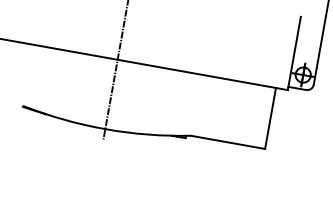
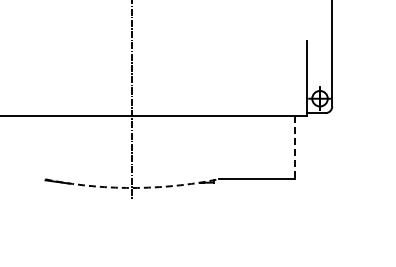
line: (270, 119) -> (295, 148), solid -> dashed
arc: (104, 128) -> (131, 187), solid -> dashed

